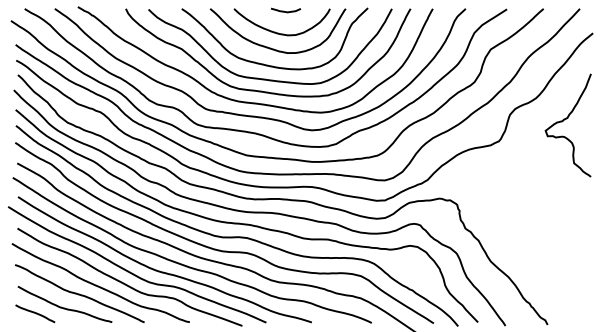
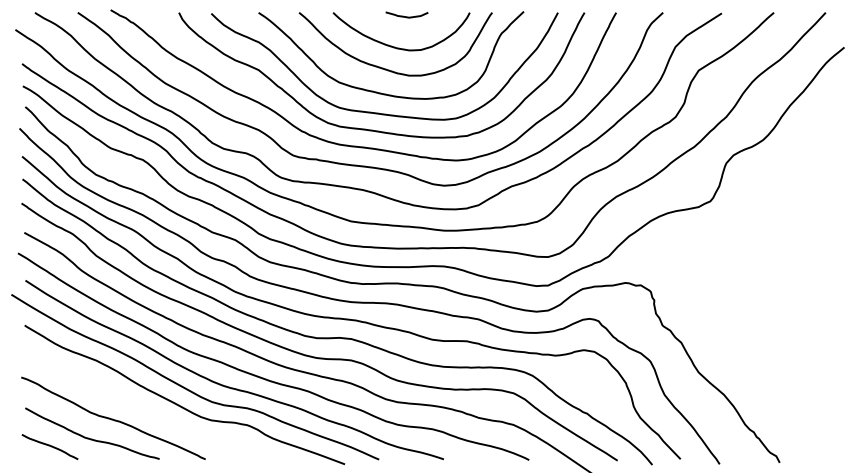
curve: (563, 121) -> (802, 173), removed
curve: (98, 285) -> (140, 406), removed

